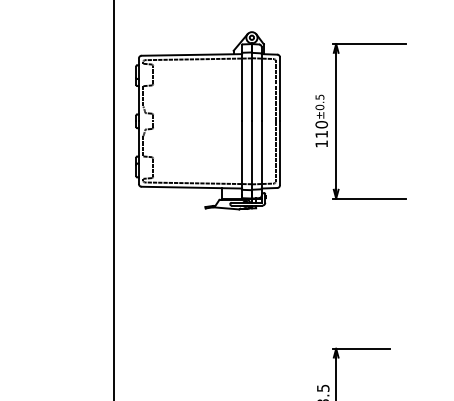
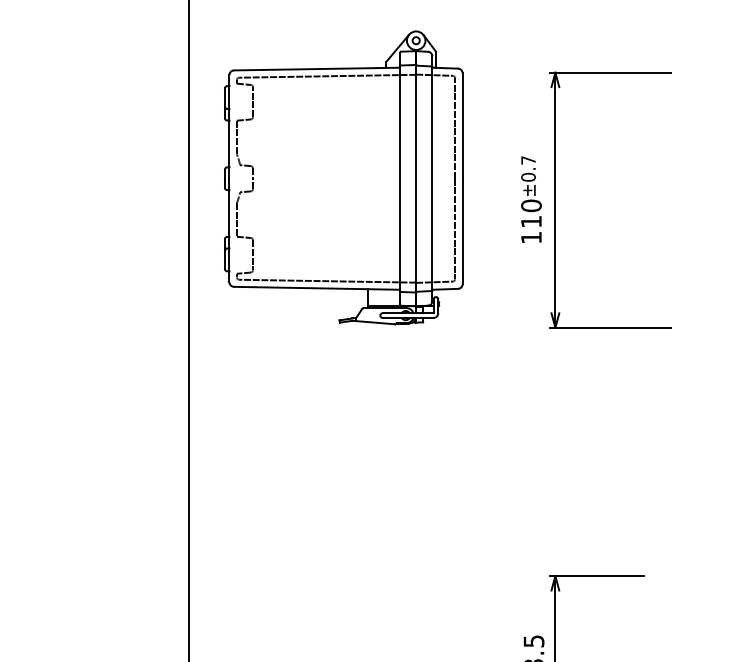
text: (319, 96) -> (527, 159), ±0.5 -> ±0.7
part: (207, 120) -> (342, 177), moved

